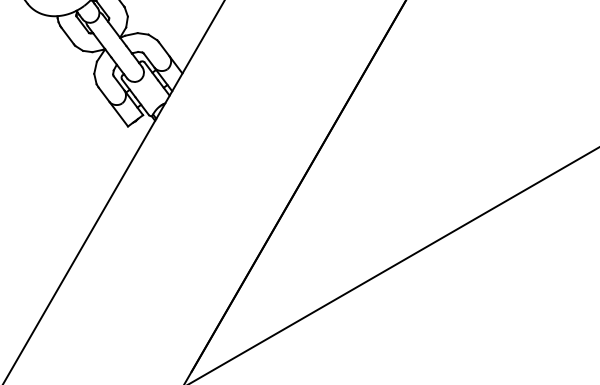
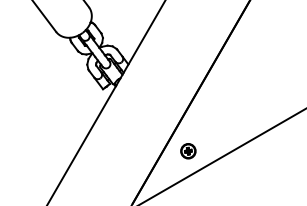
part: (311, 259) -> (188, 151), added

